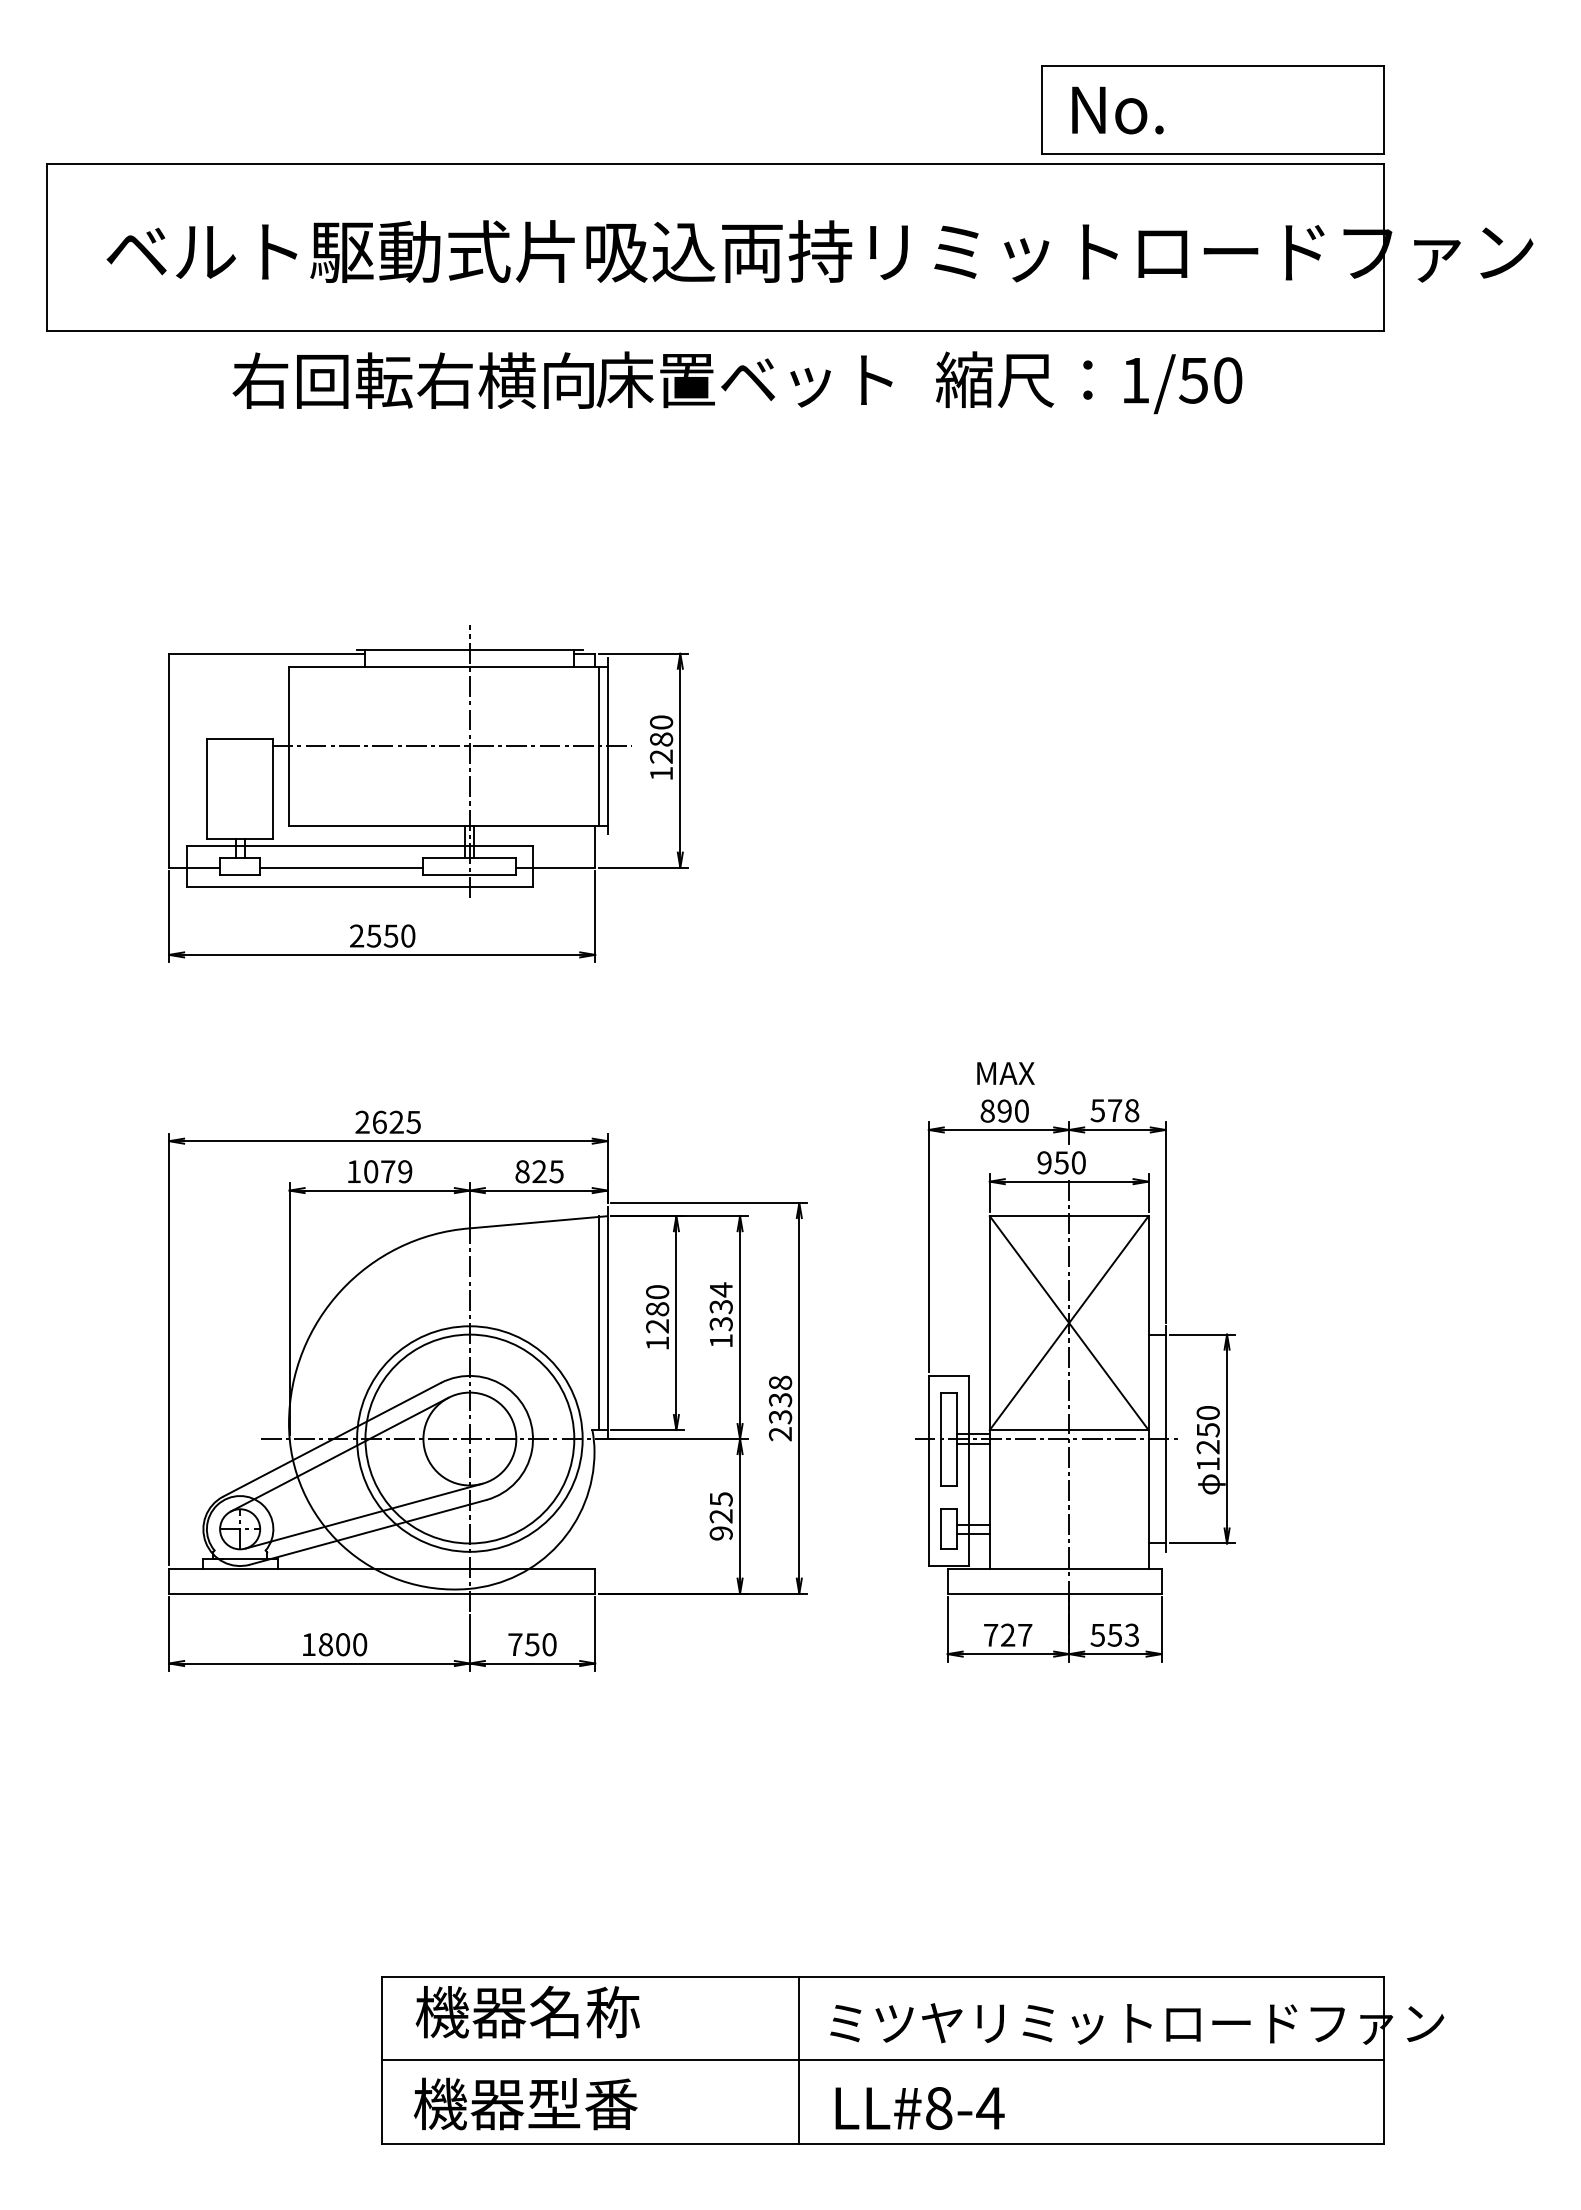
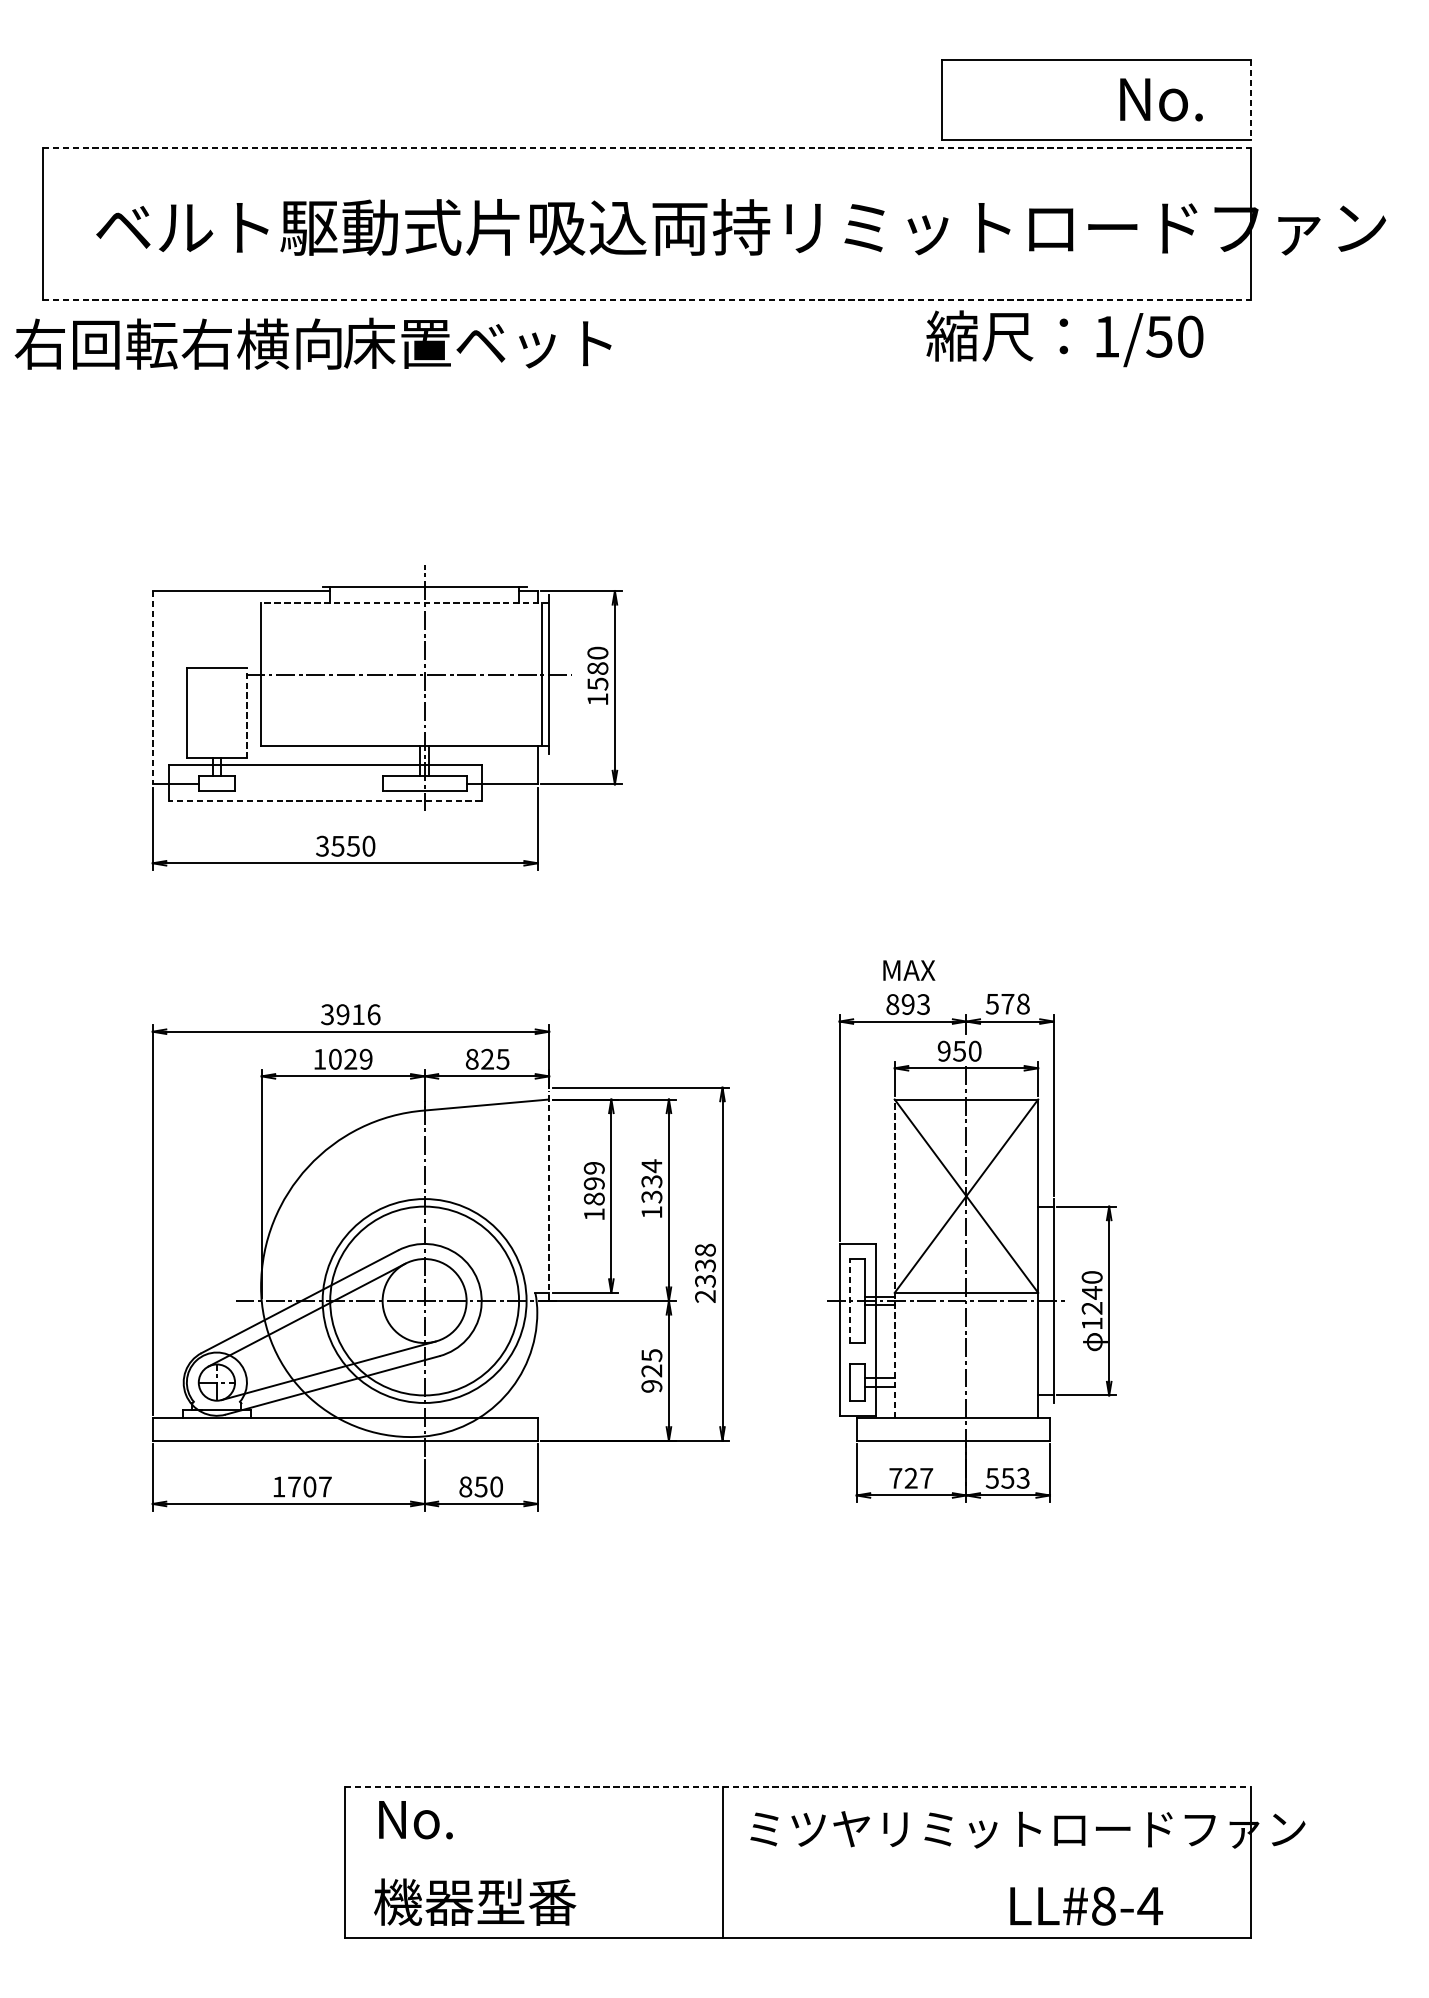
text: (1117, 110) -> (1161, 99), moved
line: (1384, 110) -> (1251, 99), solid -> dashed
line: (716, 164) -> (647, 148), solid -> dashed
line: (716, 331) -> (647, 299), solid -> dashed
text: (562, 379) -> (313, 343), moved
text: (1089, 382) -> (1065, 338), moved
line: (447, 666) -> (404, 602), solid -> dashed
text: (661, 756) -> (597, 683), 1280 -> 1580
line: (169, 760) -> (153, 687), solid -> dashed
line: (273, 788) -> (247, 712), solid -> dashed
line: (341, 867) -> (308, 784), removed
line: (359, 886) -> (324, 801), solid -> dashed
text: (356, 936) -> (322, 846), 2550 -> 3550
text: (1021, 1110) -> (923, 1003), 890 -> 893
text: (388, 1121) -> (351, 1013), 2625 -> 3916
text: (388, 1171) -> (351, 1059), 1079 -> 1029
text: (657, 1309) -> (594, 1183), 1280 -> 1899
line: (607, 1322) -> (549, 1195), solid -> dashed
line: (599, 1323) -> (541, 1196), removed
line: (989, 1391) -> (894, 1258), solid -> dashed
text: (1208, 1429) -> (1092, 1292), 1250 -> 1240
line: (940, 1438) -> (850, 1300), solid -> dashed
text: (343, 1644) -> (310, 1486), 1800 -> 1707
text: (515, 1644) -> (465, 1486), 750 -> 850
line: (883, 1976) -> (798, 1786), solid -> dashed
text: (527, 2011) -> (476, 1818), 機器名称 -> No.
line: (882, 2060) -> (797, 1862), removed
text: (919, 2108) -> (1086, 1906), moved

